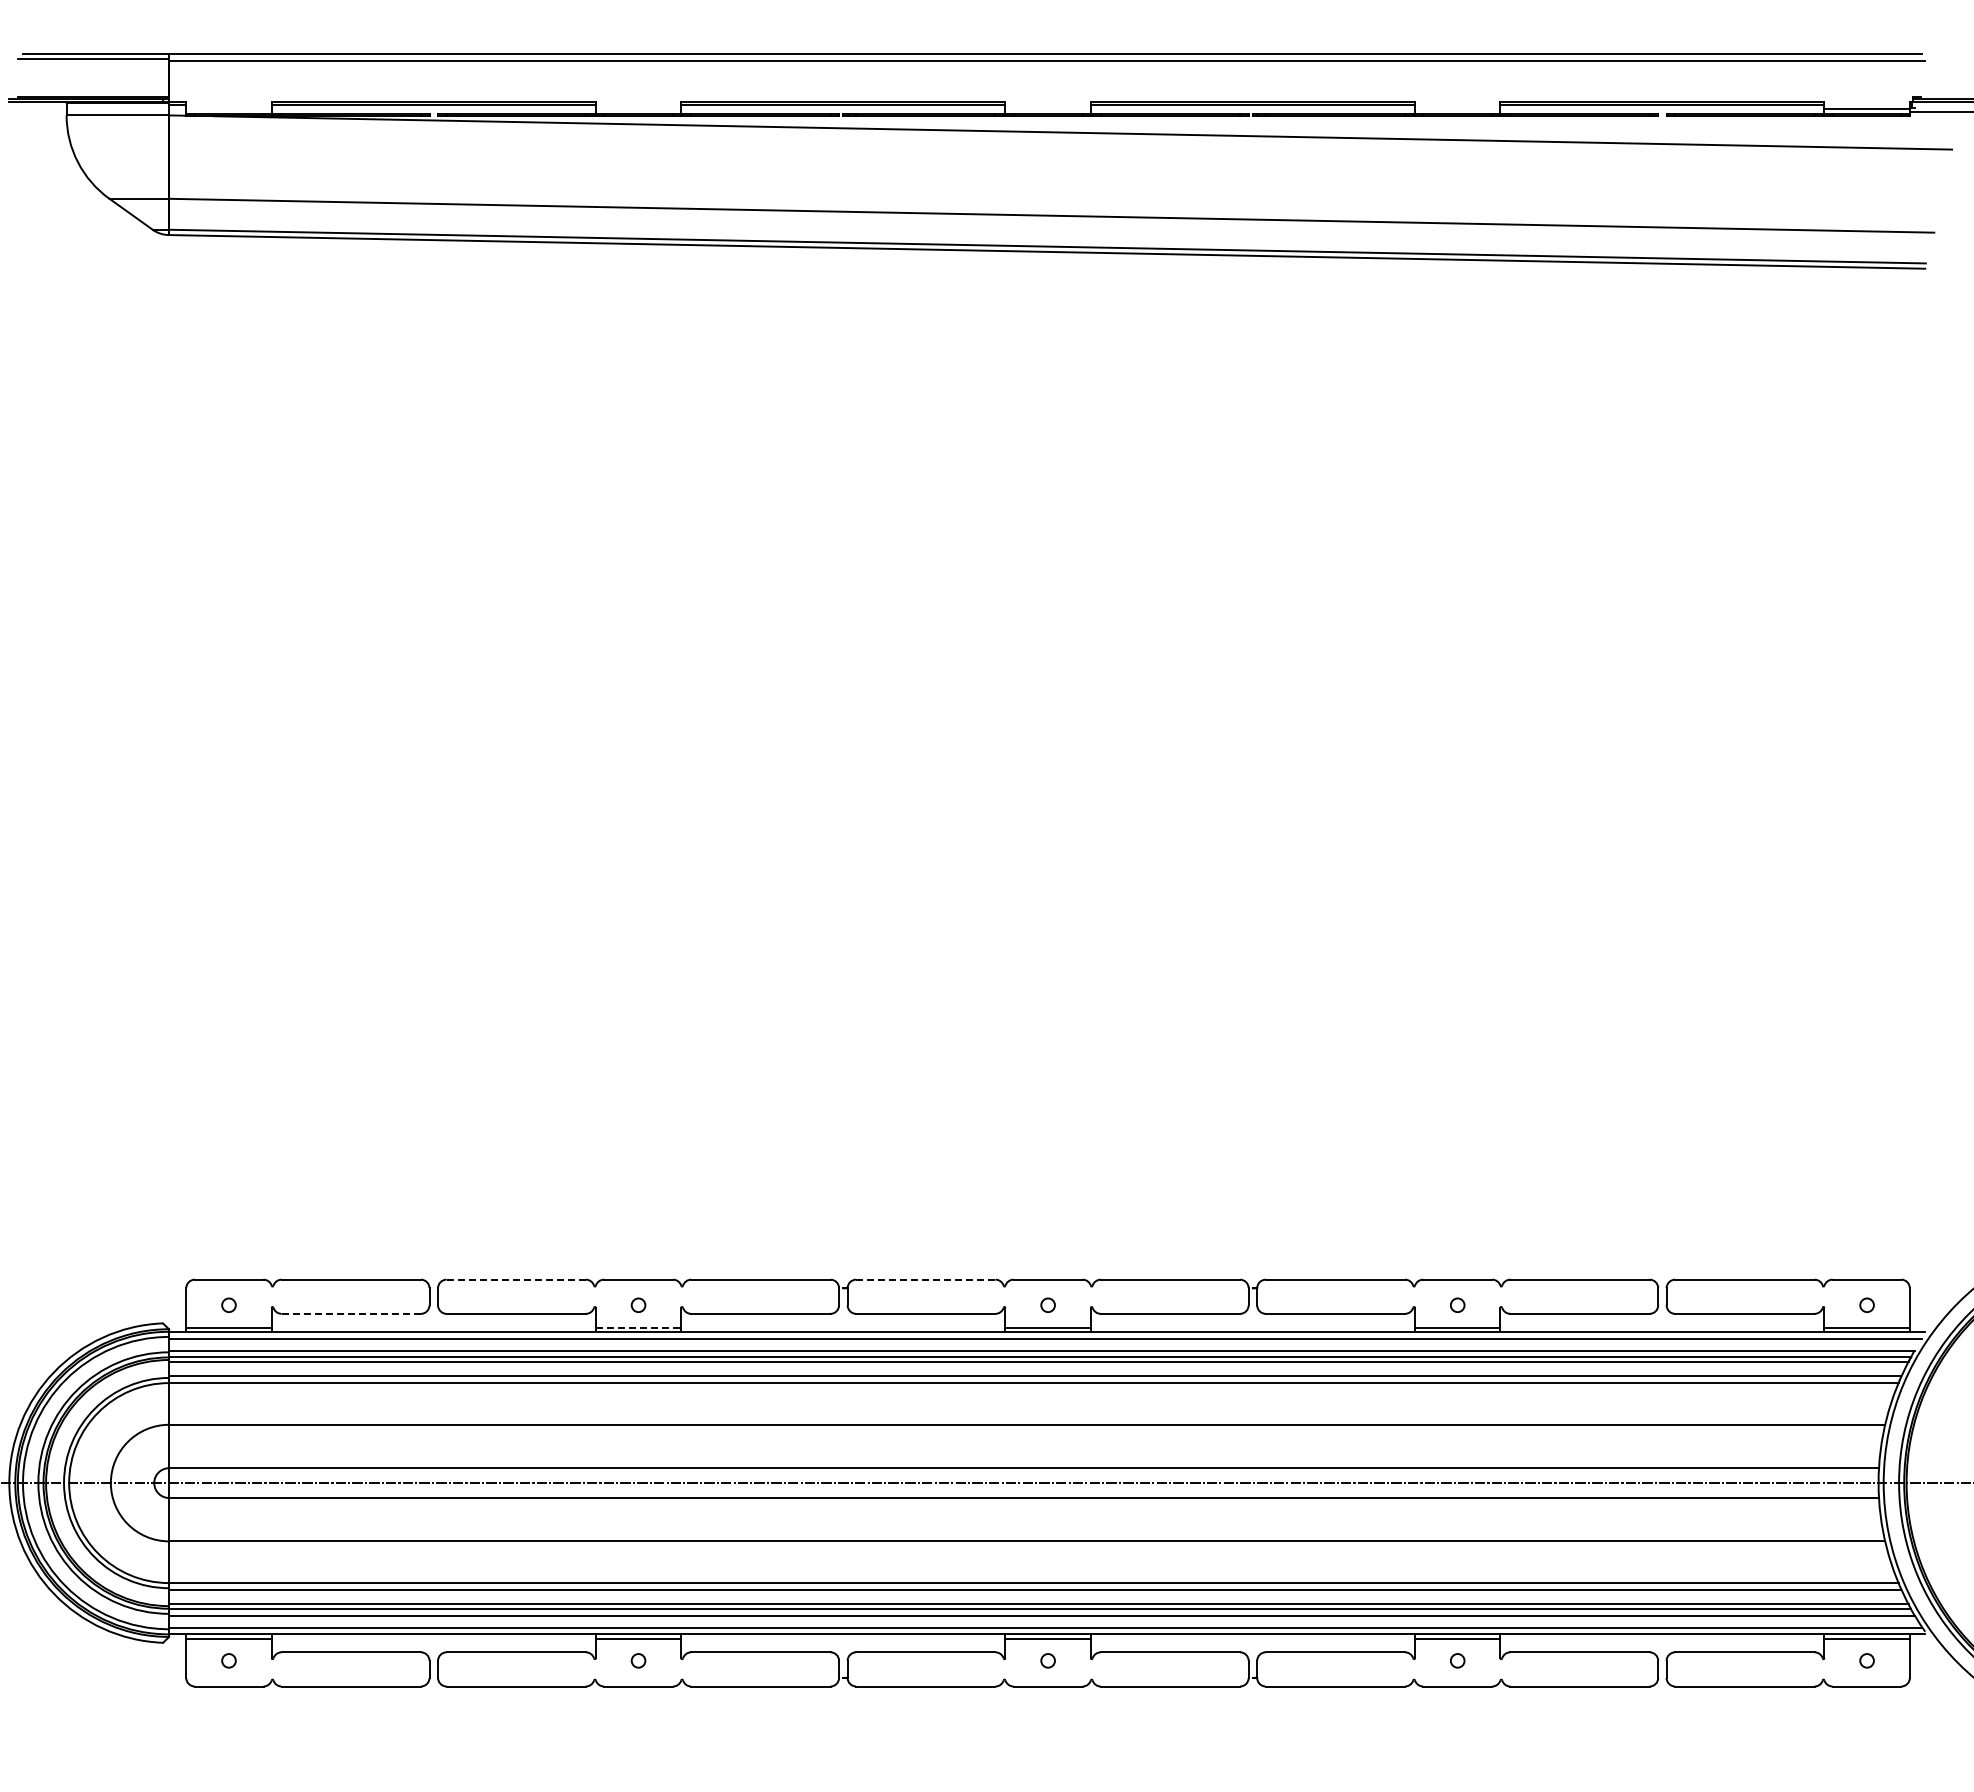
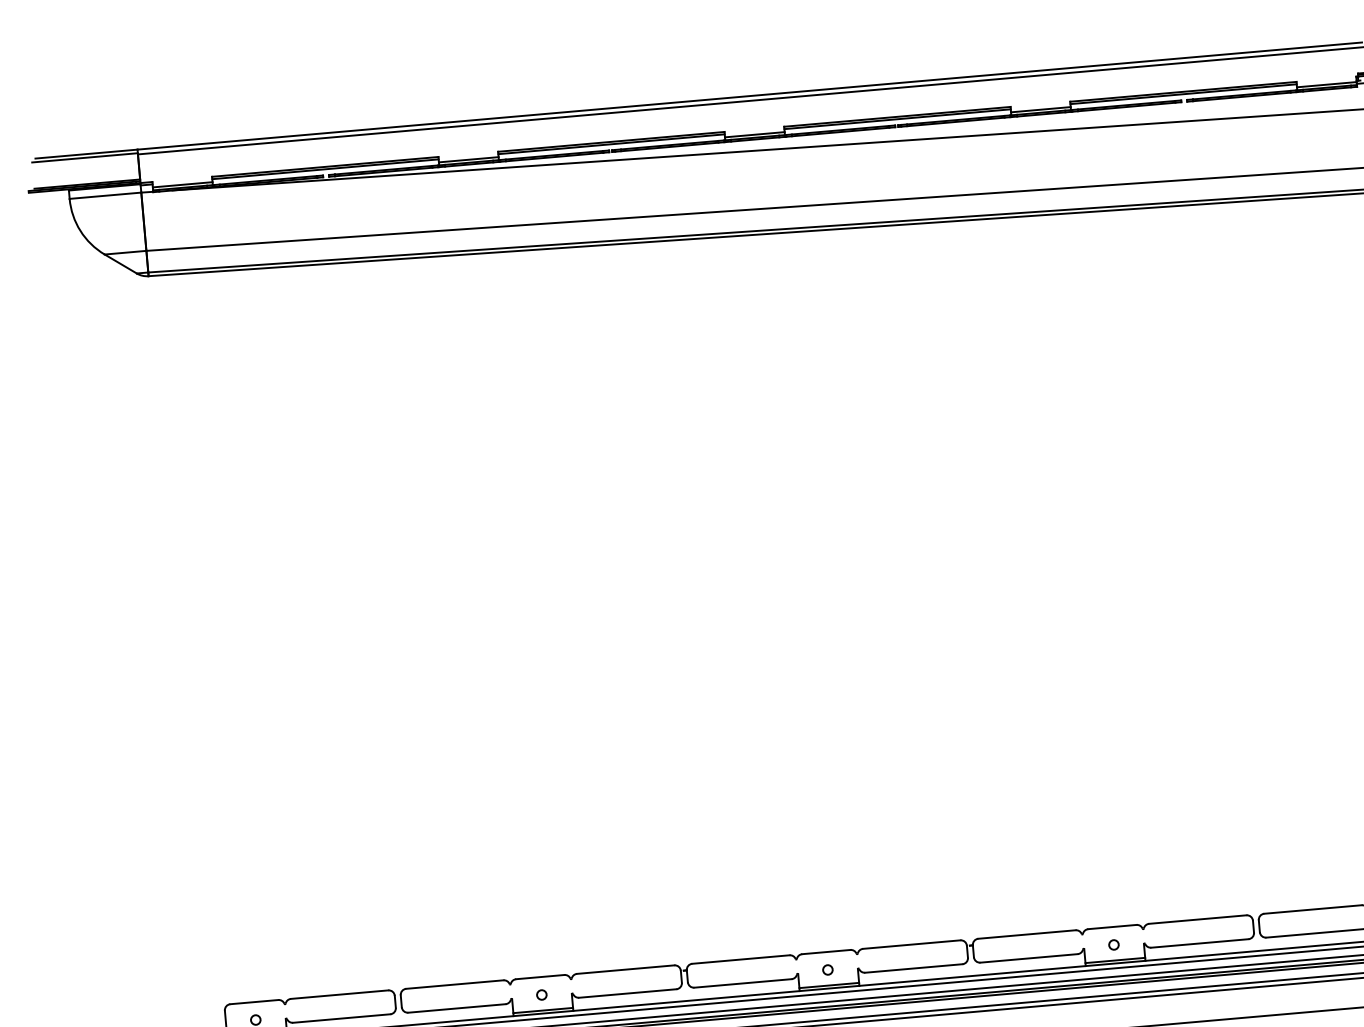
line: (228, 109) -> (182, 184), added
line: (638, 109) -> (468, 159), added
line: (1047, 109) -> (754, 134), added
line: (1457, 109) -> (1040, 109), added
line: (516, 1279) -> (455, 984), dashed -> solid
line: (925, 1279) -> (740, 959), dashed -> solid
line: (351, 1313) -> (341, 1018), dashed -> solid
line: (638, 1327) -> (543, 1010), dashed -> solid

